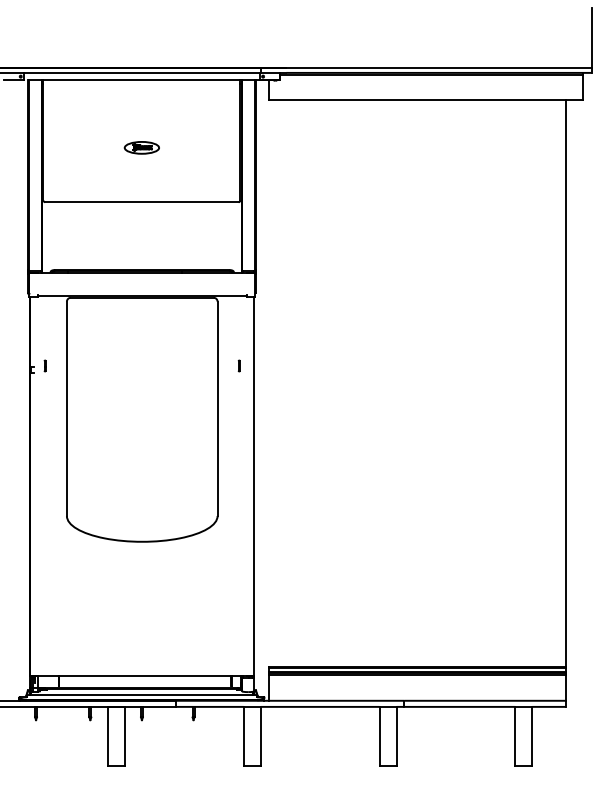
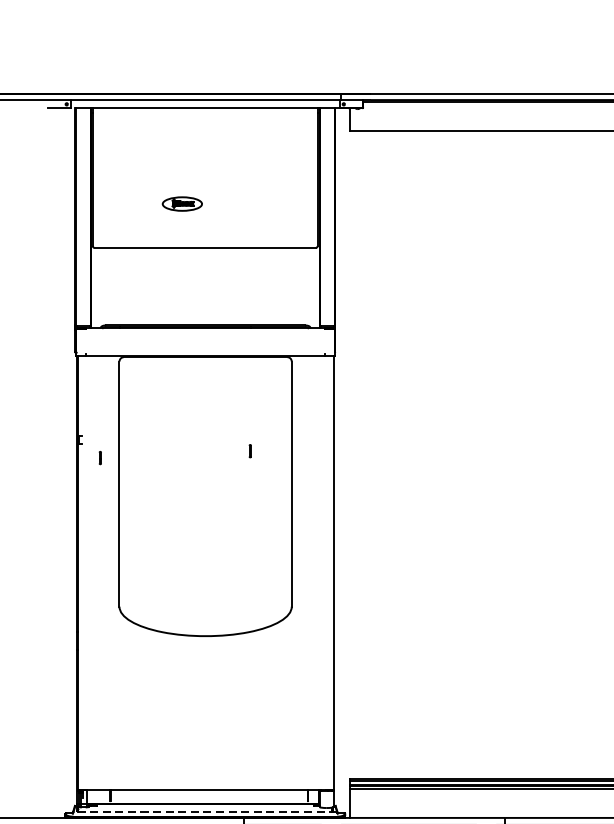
part: (141, 147) -> (181, 203), moved
part: (44, 365) -> (99, 457), moved
part: (238, 365) -> (249, 450), moved
line: (141, 695) -> (204, 811), solid -> dashed

